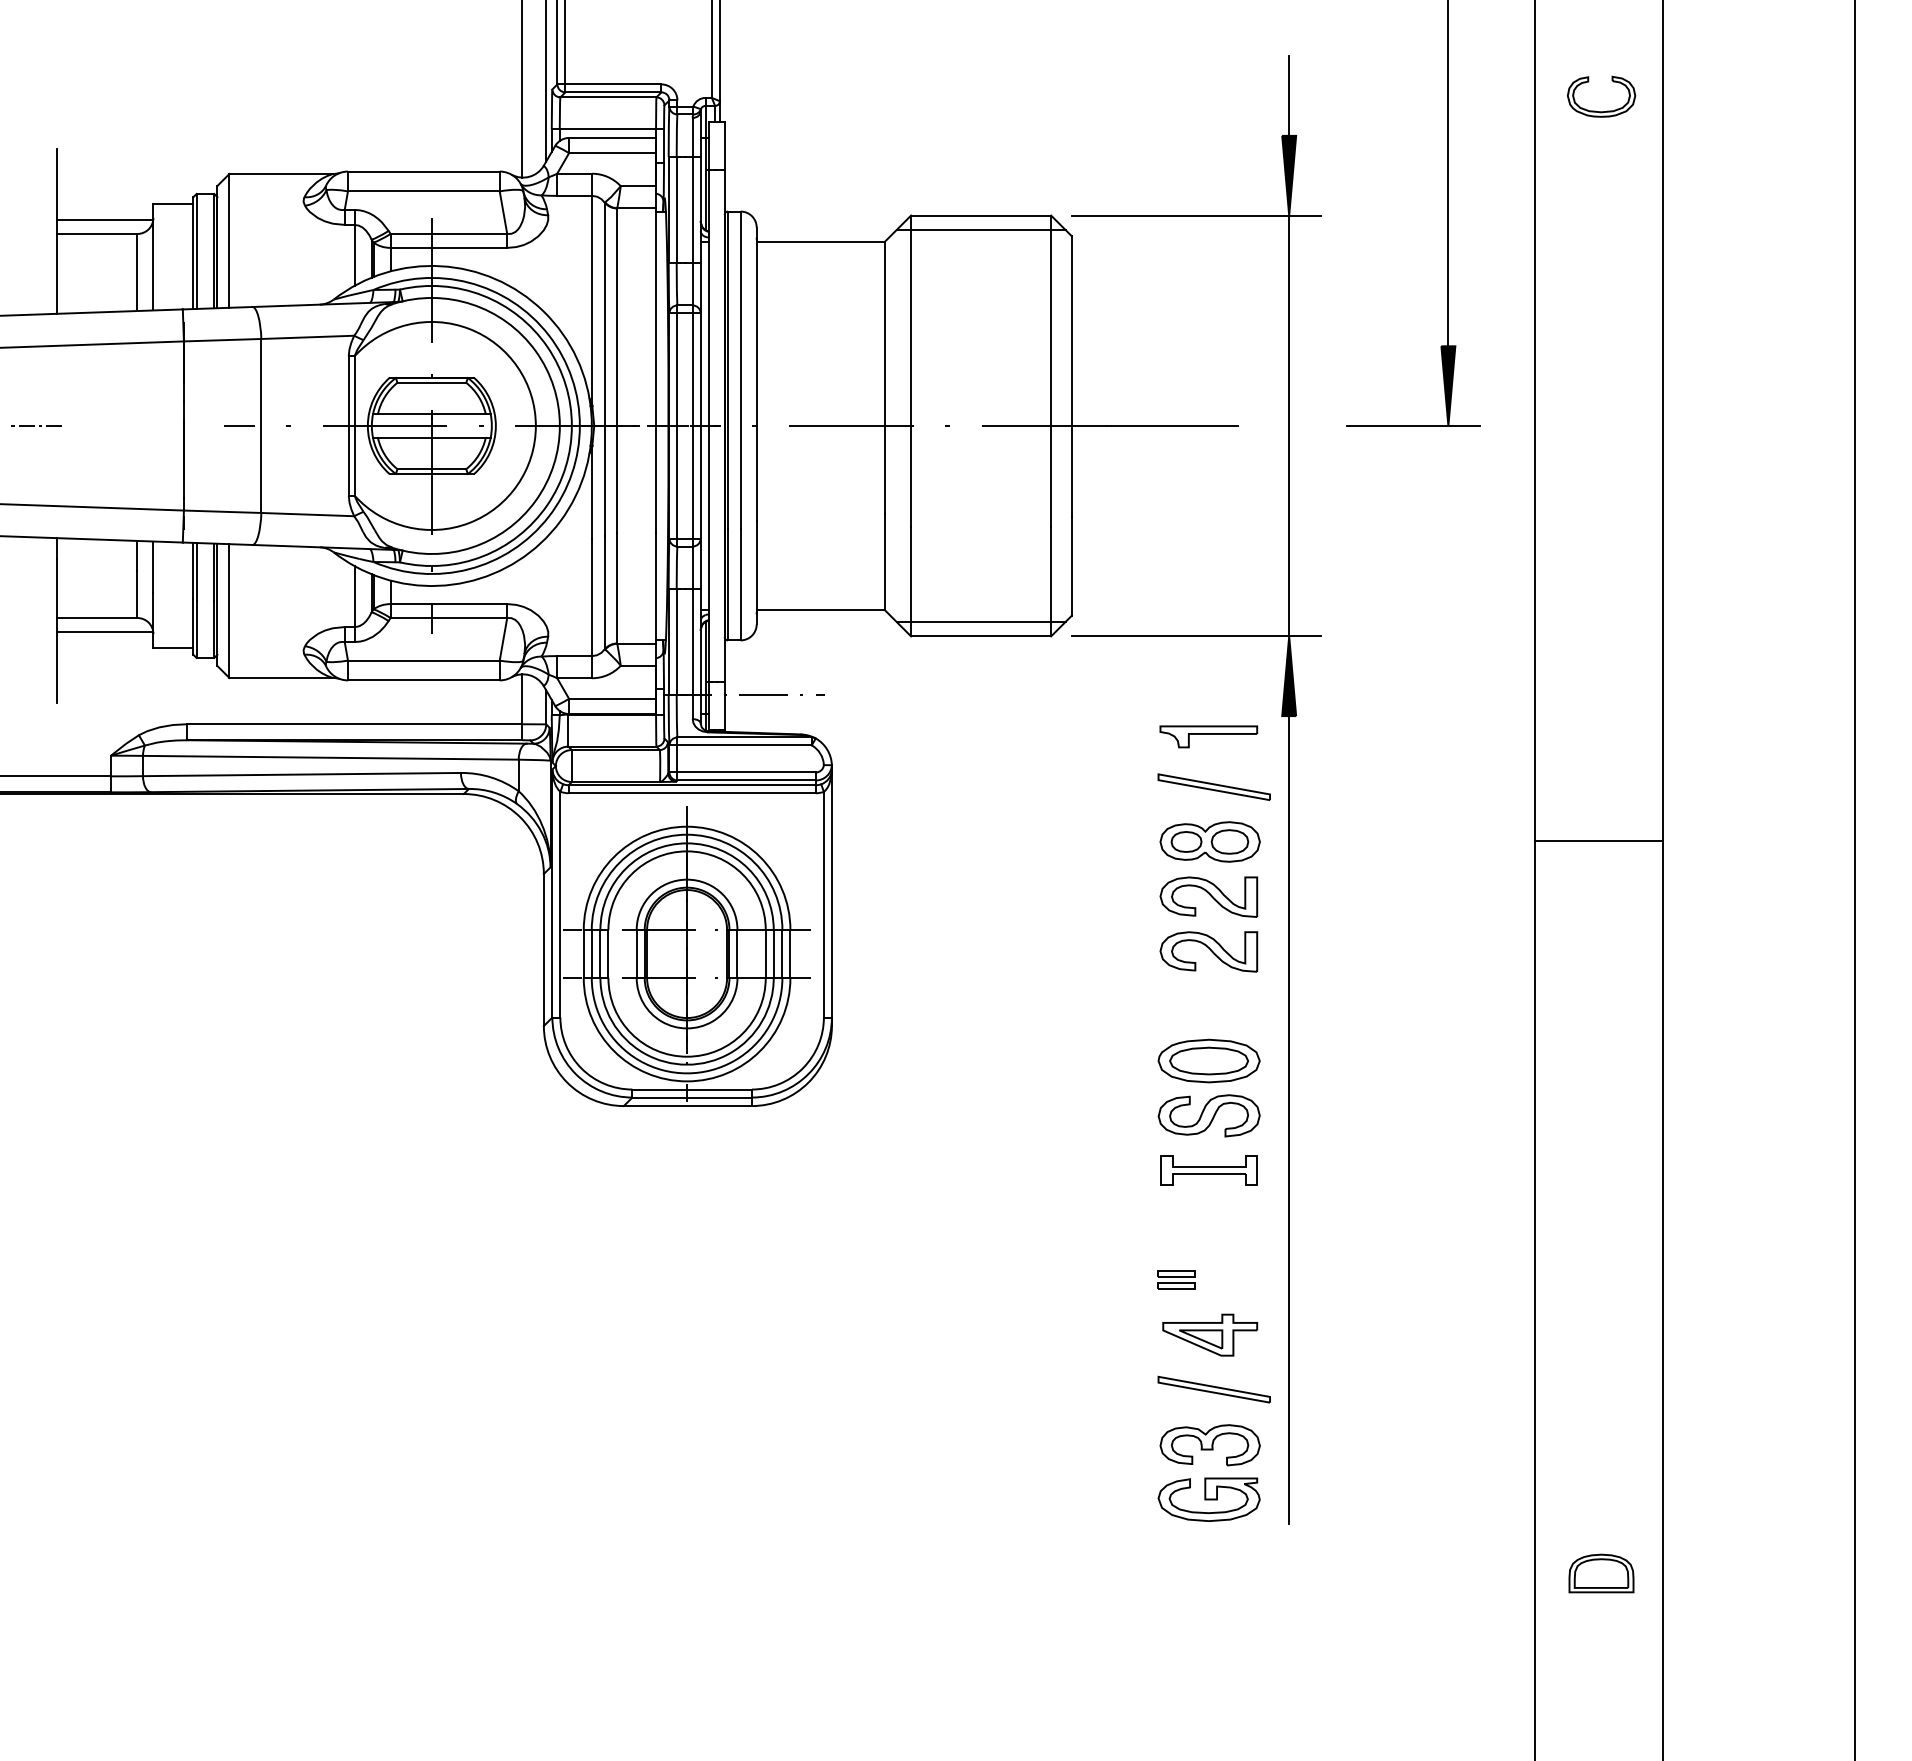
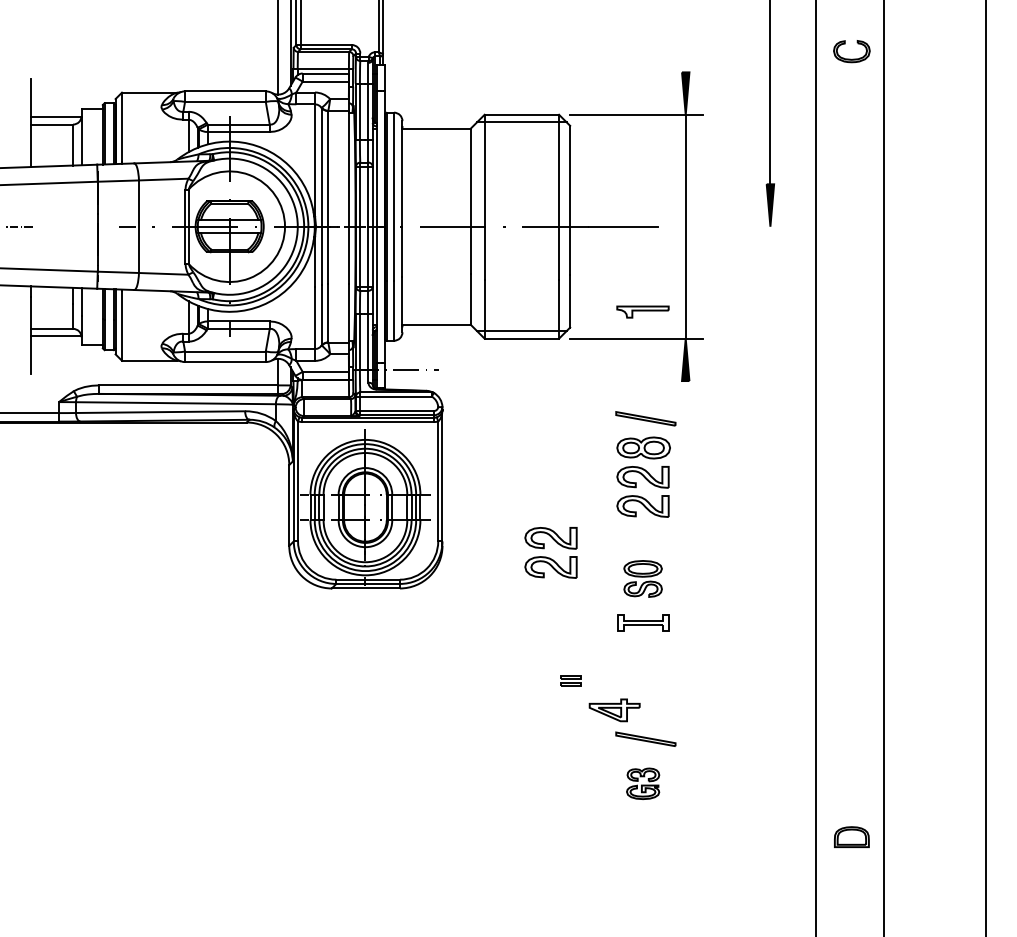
line: (1288, 94) -> (685, 50), removed
line: (1412, 425) -> (751, 226), removed
part: (1207, 735) -> (642, 311), moved
line: (1598, 841) -> (850, 447), removed
part: (1034, 1038) -> (550, 552), added
part: (1207, 1087) -> (642, 578), size x0.7
line: (1288, 1119) -> (685, 595), removed
part: (1175, 1279) -> (570, 680), moved
part: (1209, 1335) -> (614, 710), moved
part: (1207, 1472) -> (642, 783), size x0.6

